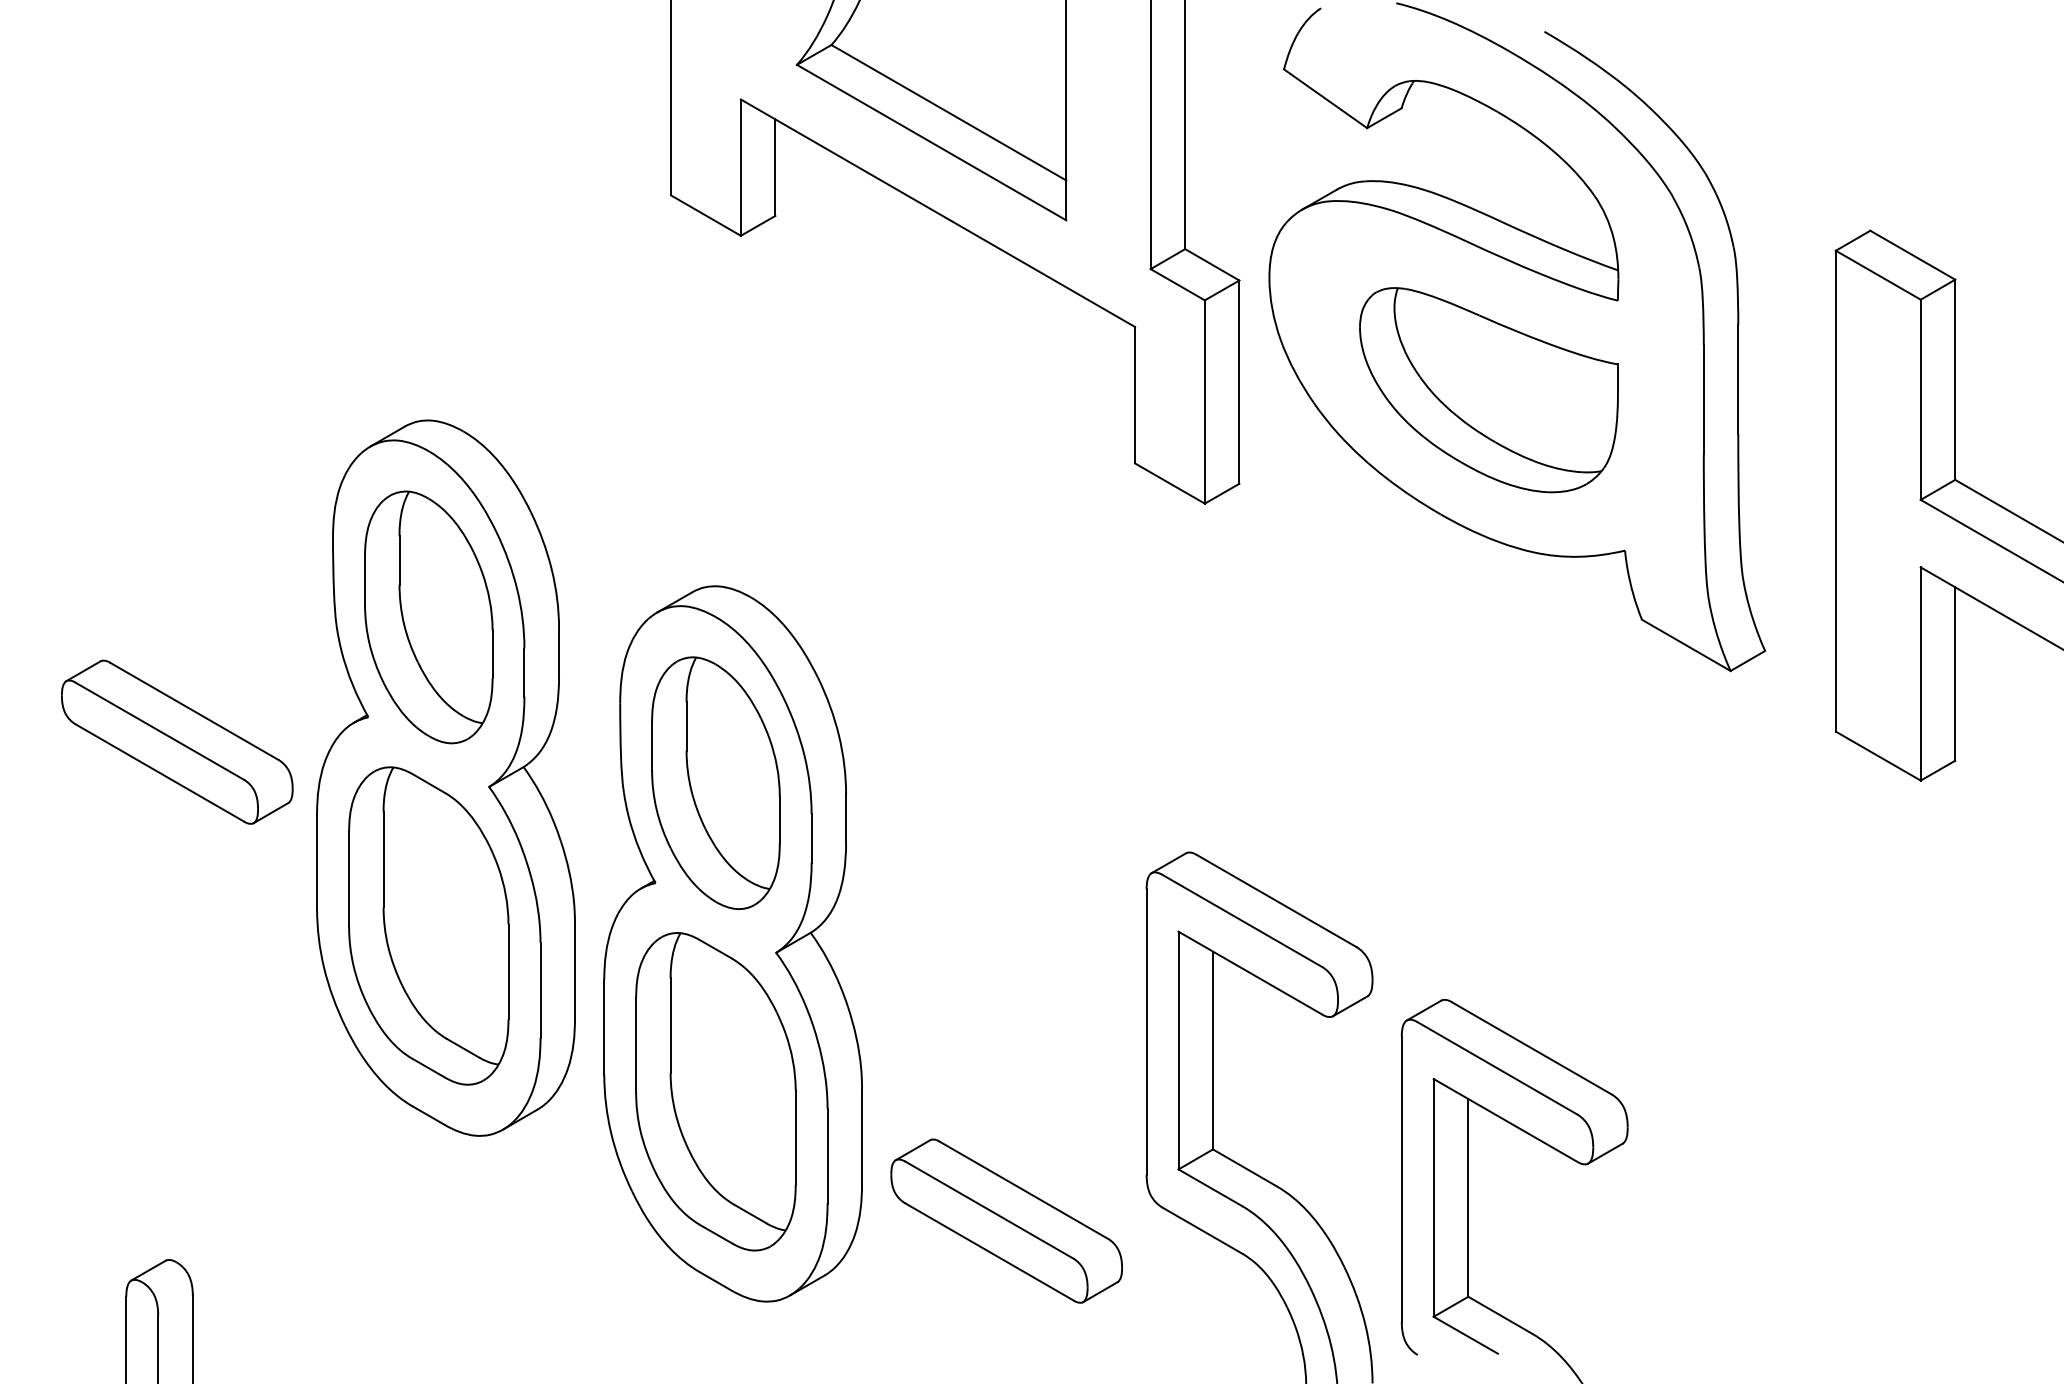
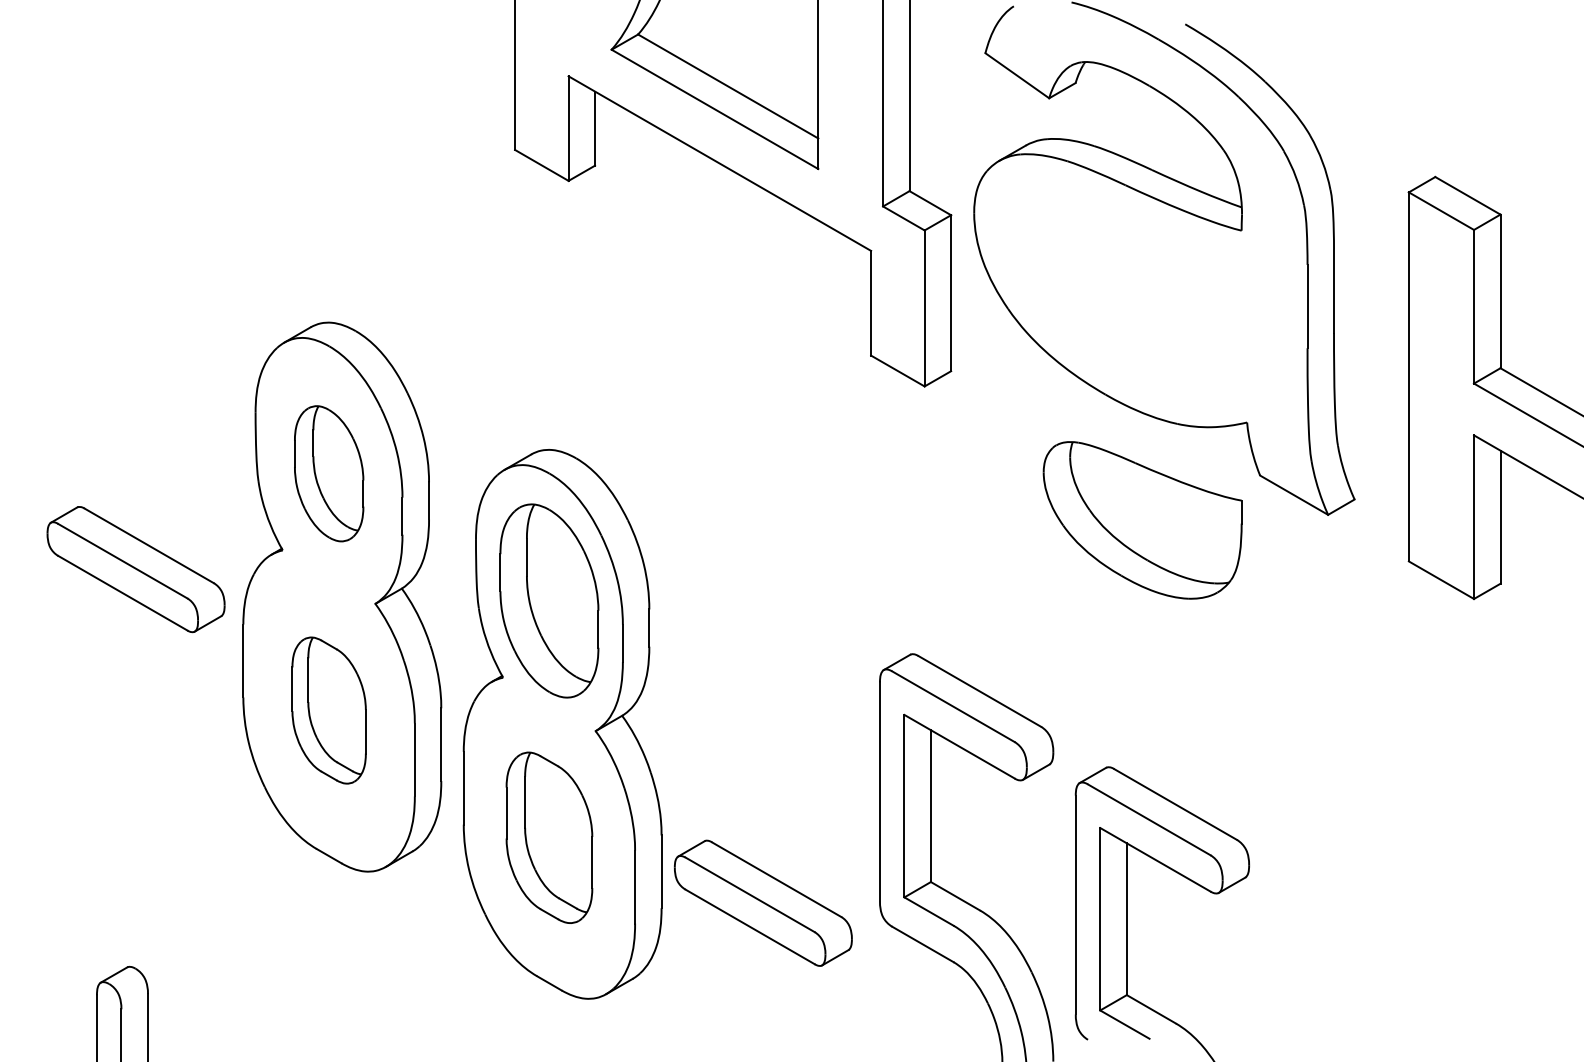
part: (1488, 390) -> (1142, 520), moved
part: (428, 617) -> (328, 473), size x0.7
part: (428, 925) -> (328, 710), size x0.6
part: (715, 1091) -> (549, 837), size x0.7
part: (1006, 1220) -> (763, 902), moved

